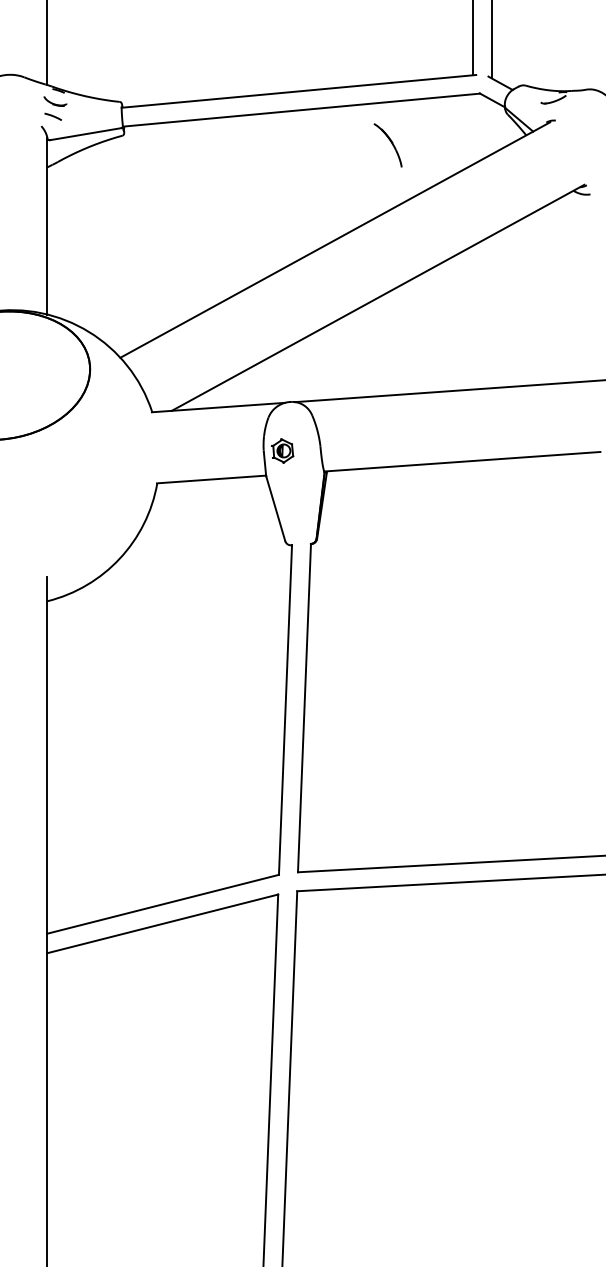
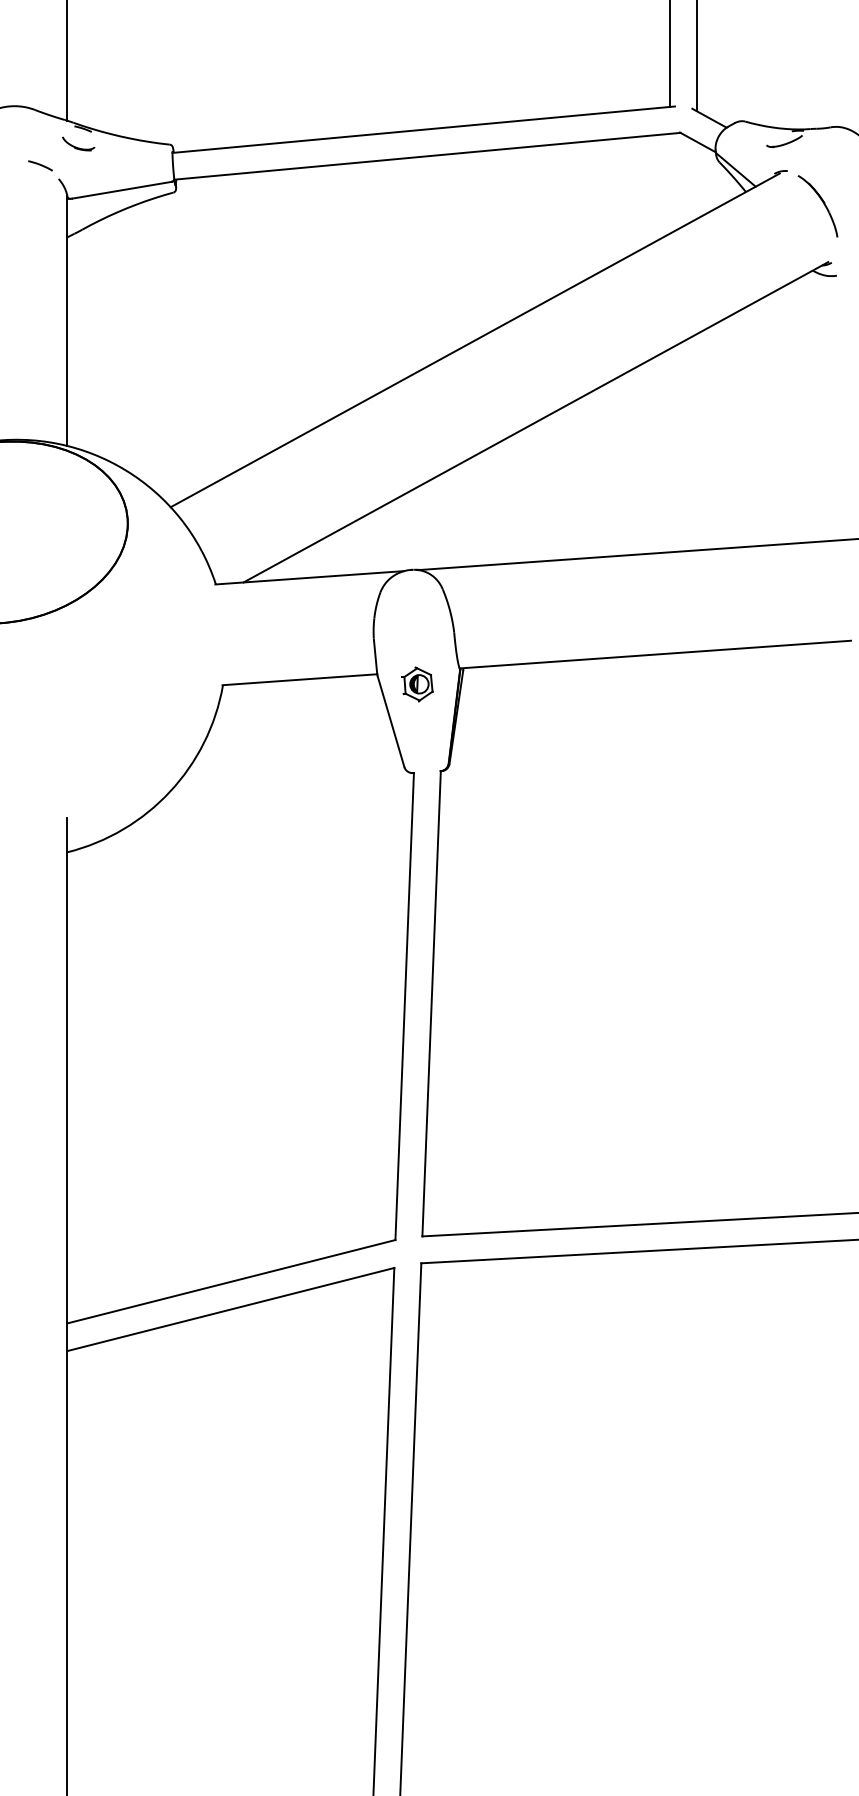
curve: (53, 116) -> (40, 165), moved
part: (391, 144) -> (823, 204), moved
part: (282, 451) -> (417, 684), moved

